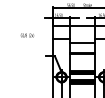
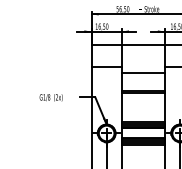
text: (27, 35) -> (51, 97), moved

